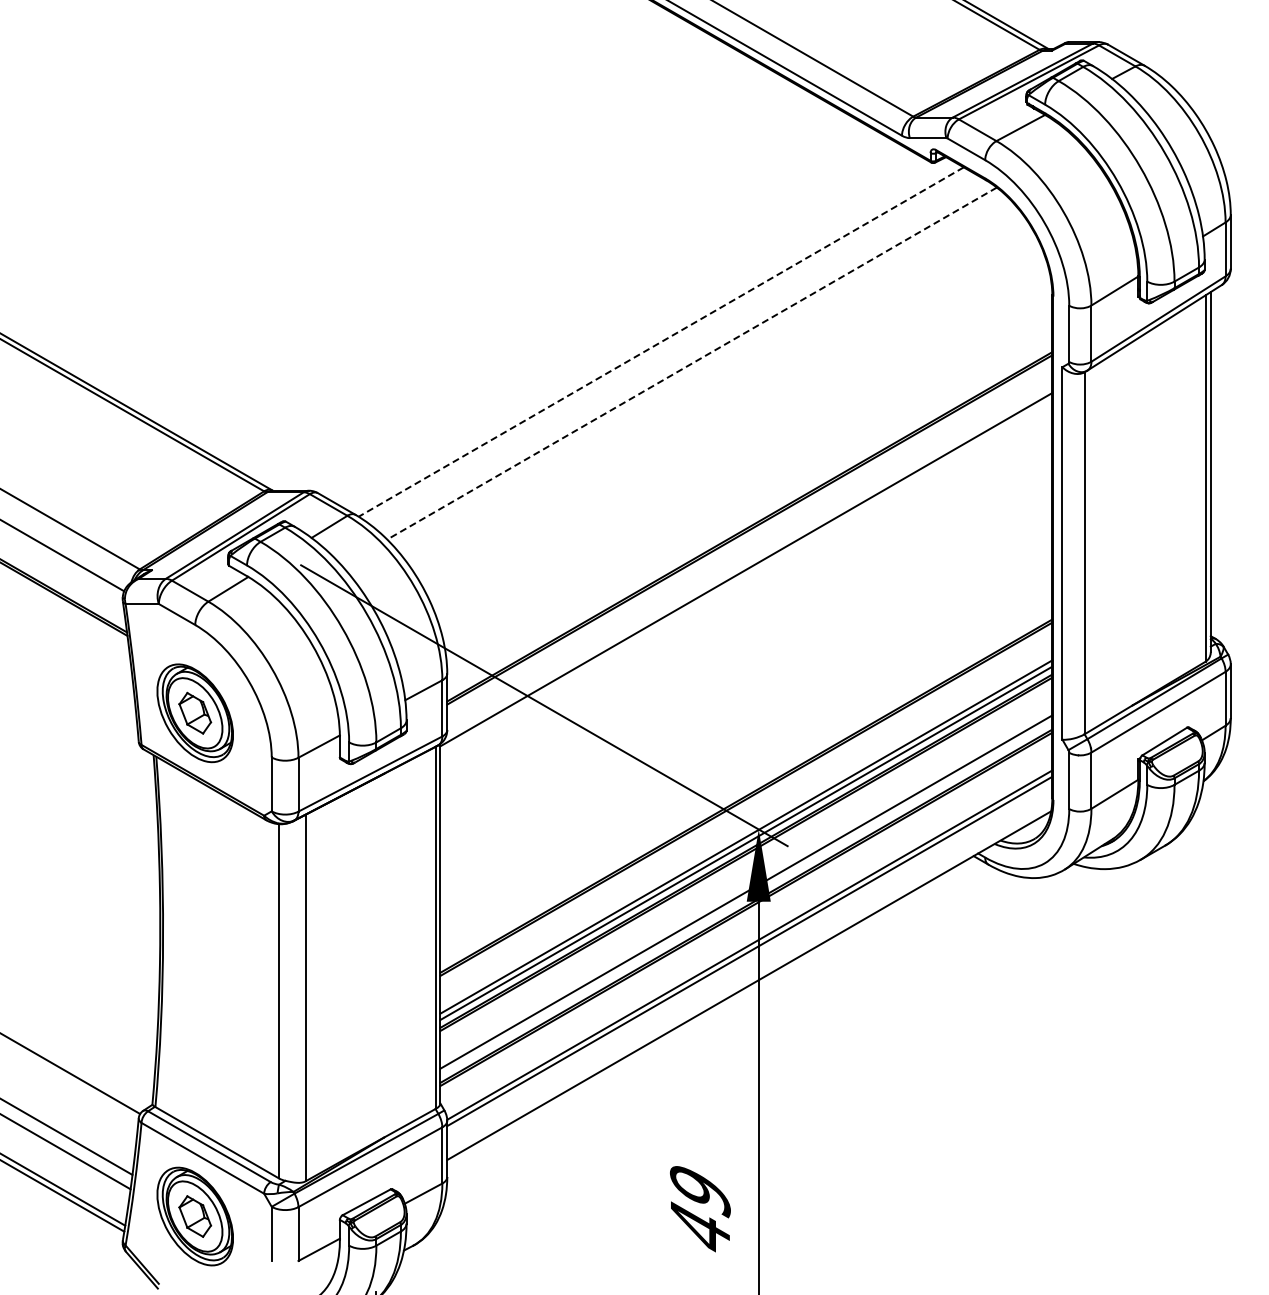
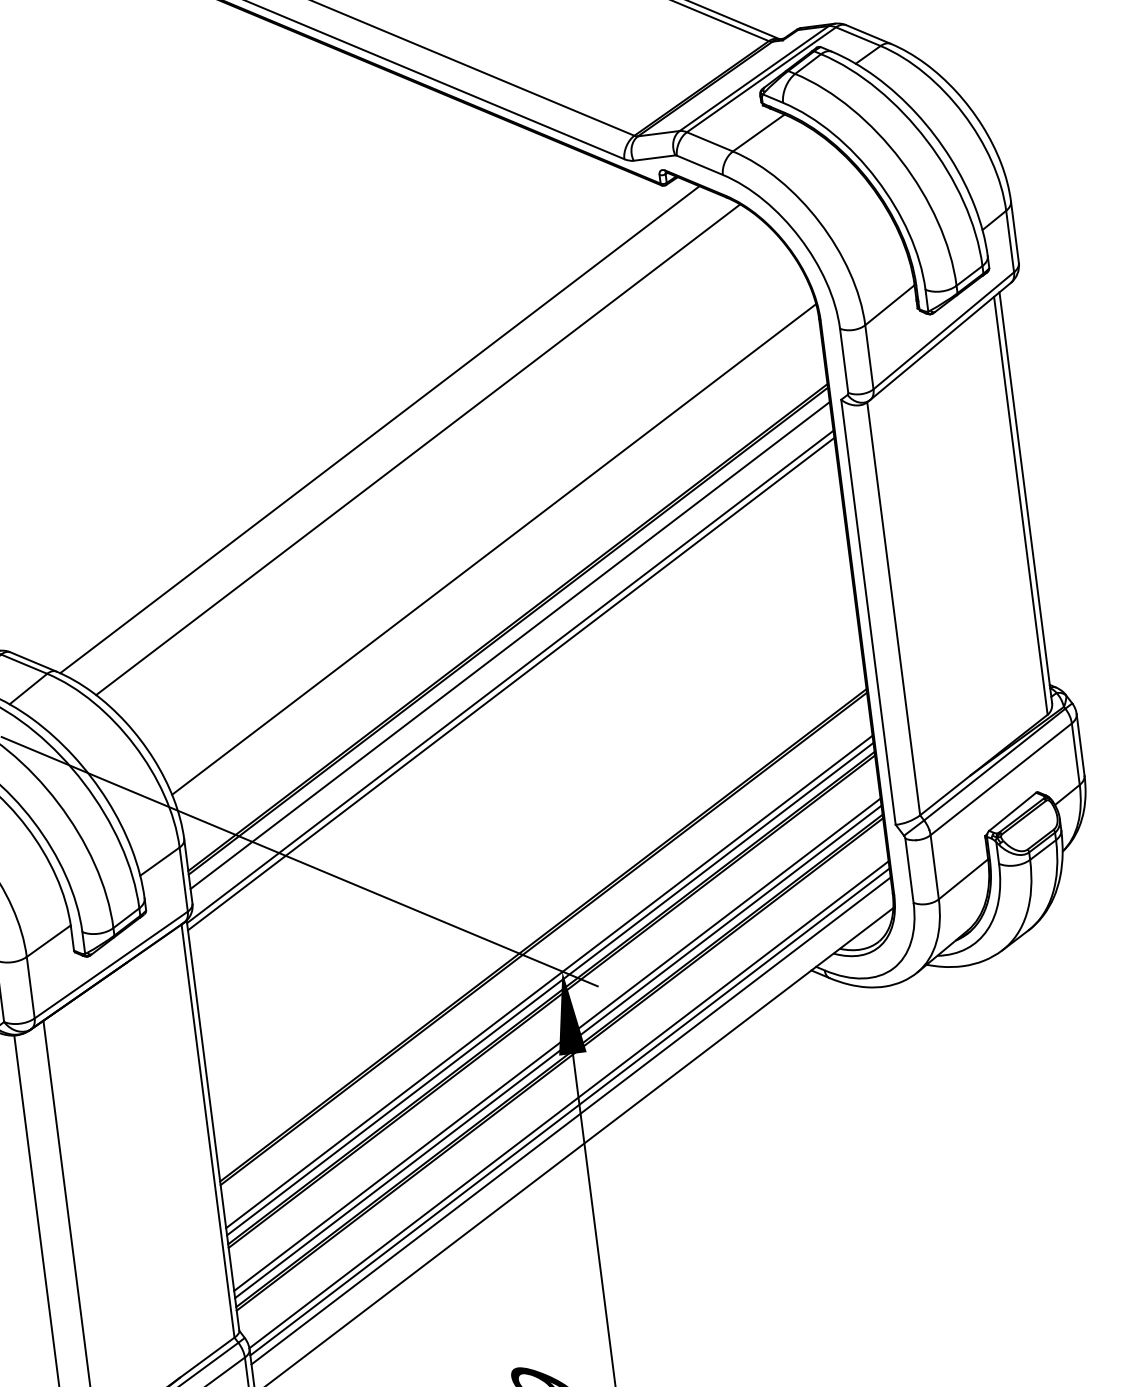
line: (660, 342) -> (379, 430), dashed -> solid
line: (692, 363) -> (418, 449), dashed -> solid
line: (746, 457) -> (494, 548), added
line: (749, 542) -> (509, 645), added
line: (746, 575) -> (511, 683), added
line: (746, 898) -> (558, 1052), added
line: (749, 958) -> (570, 1120), added

